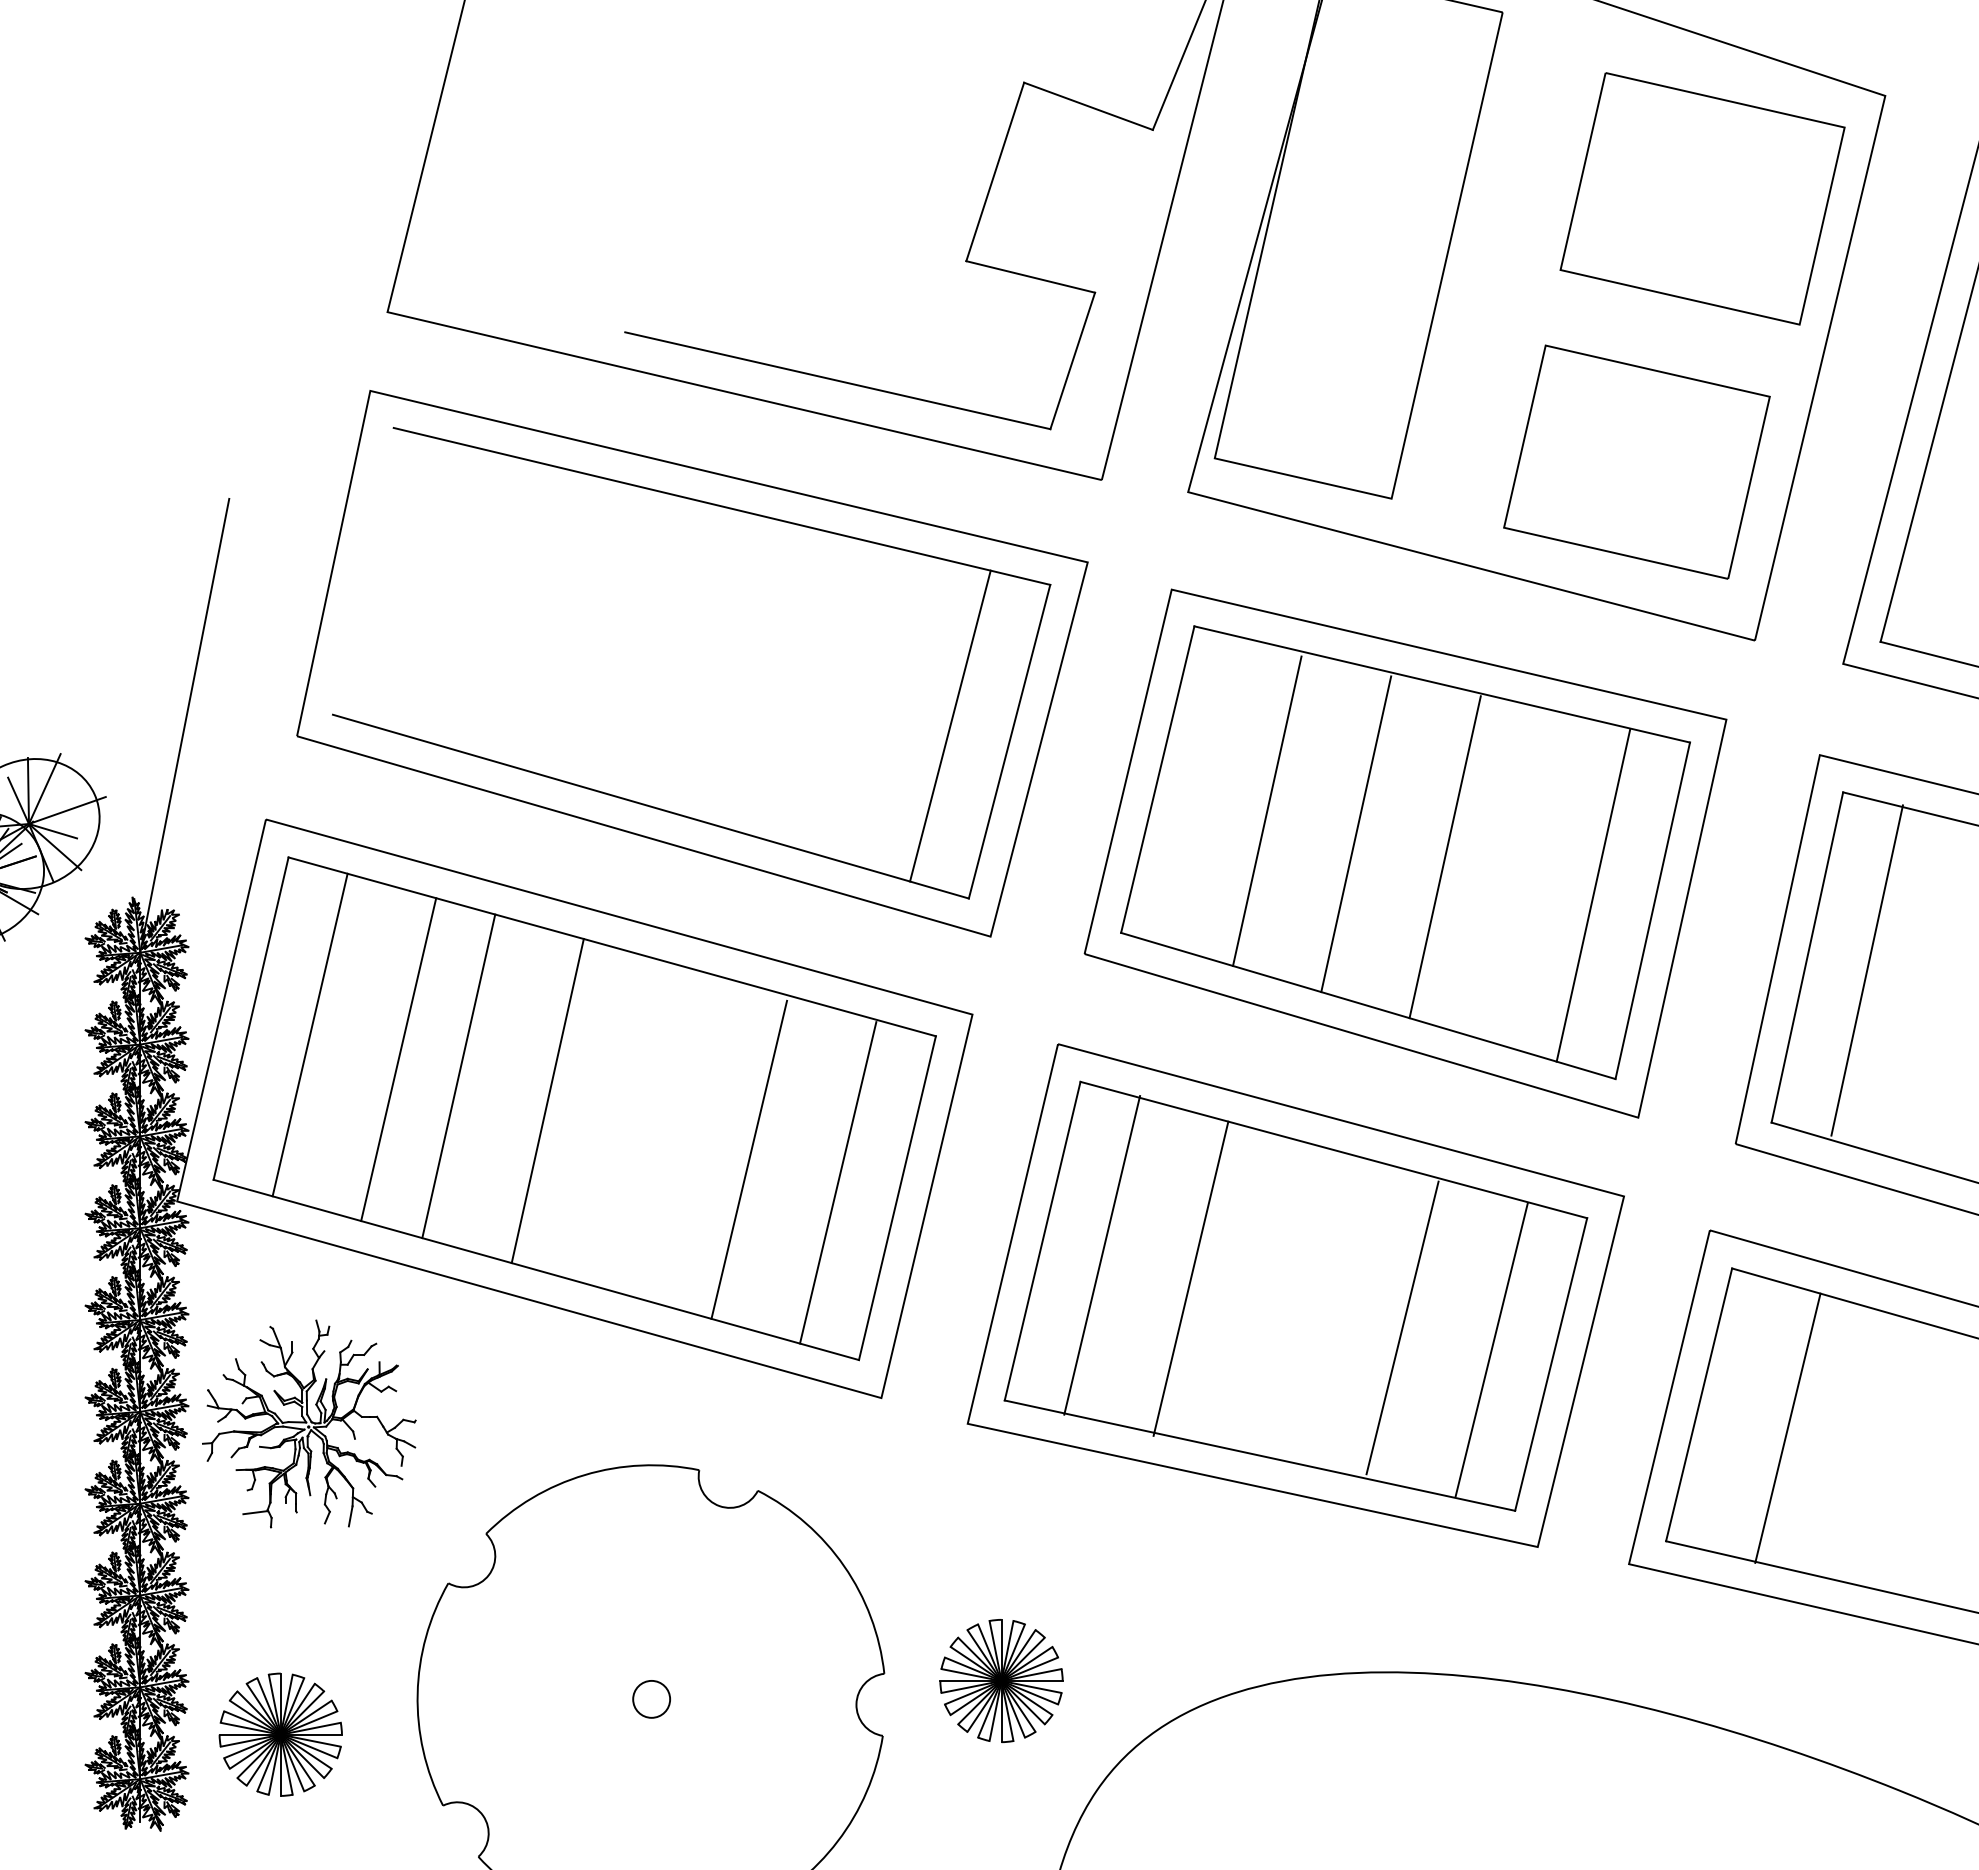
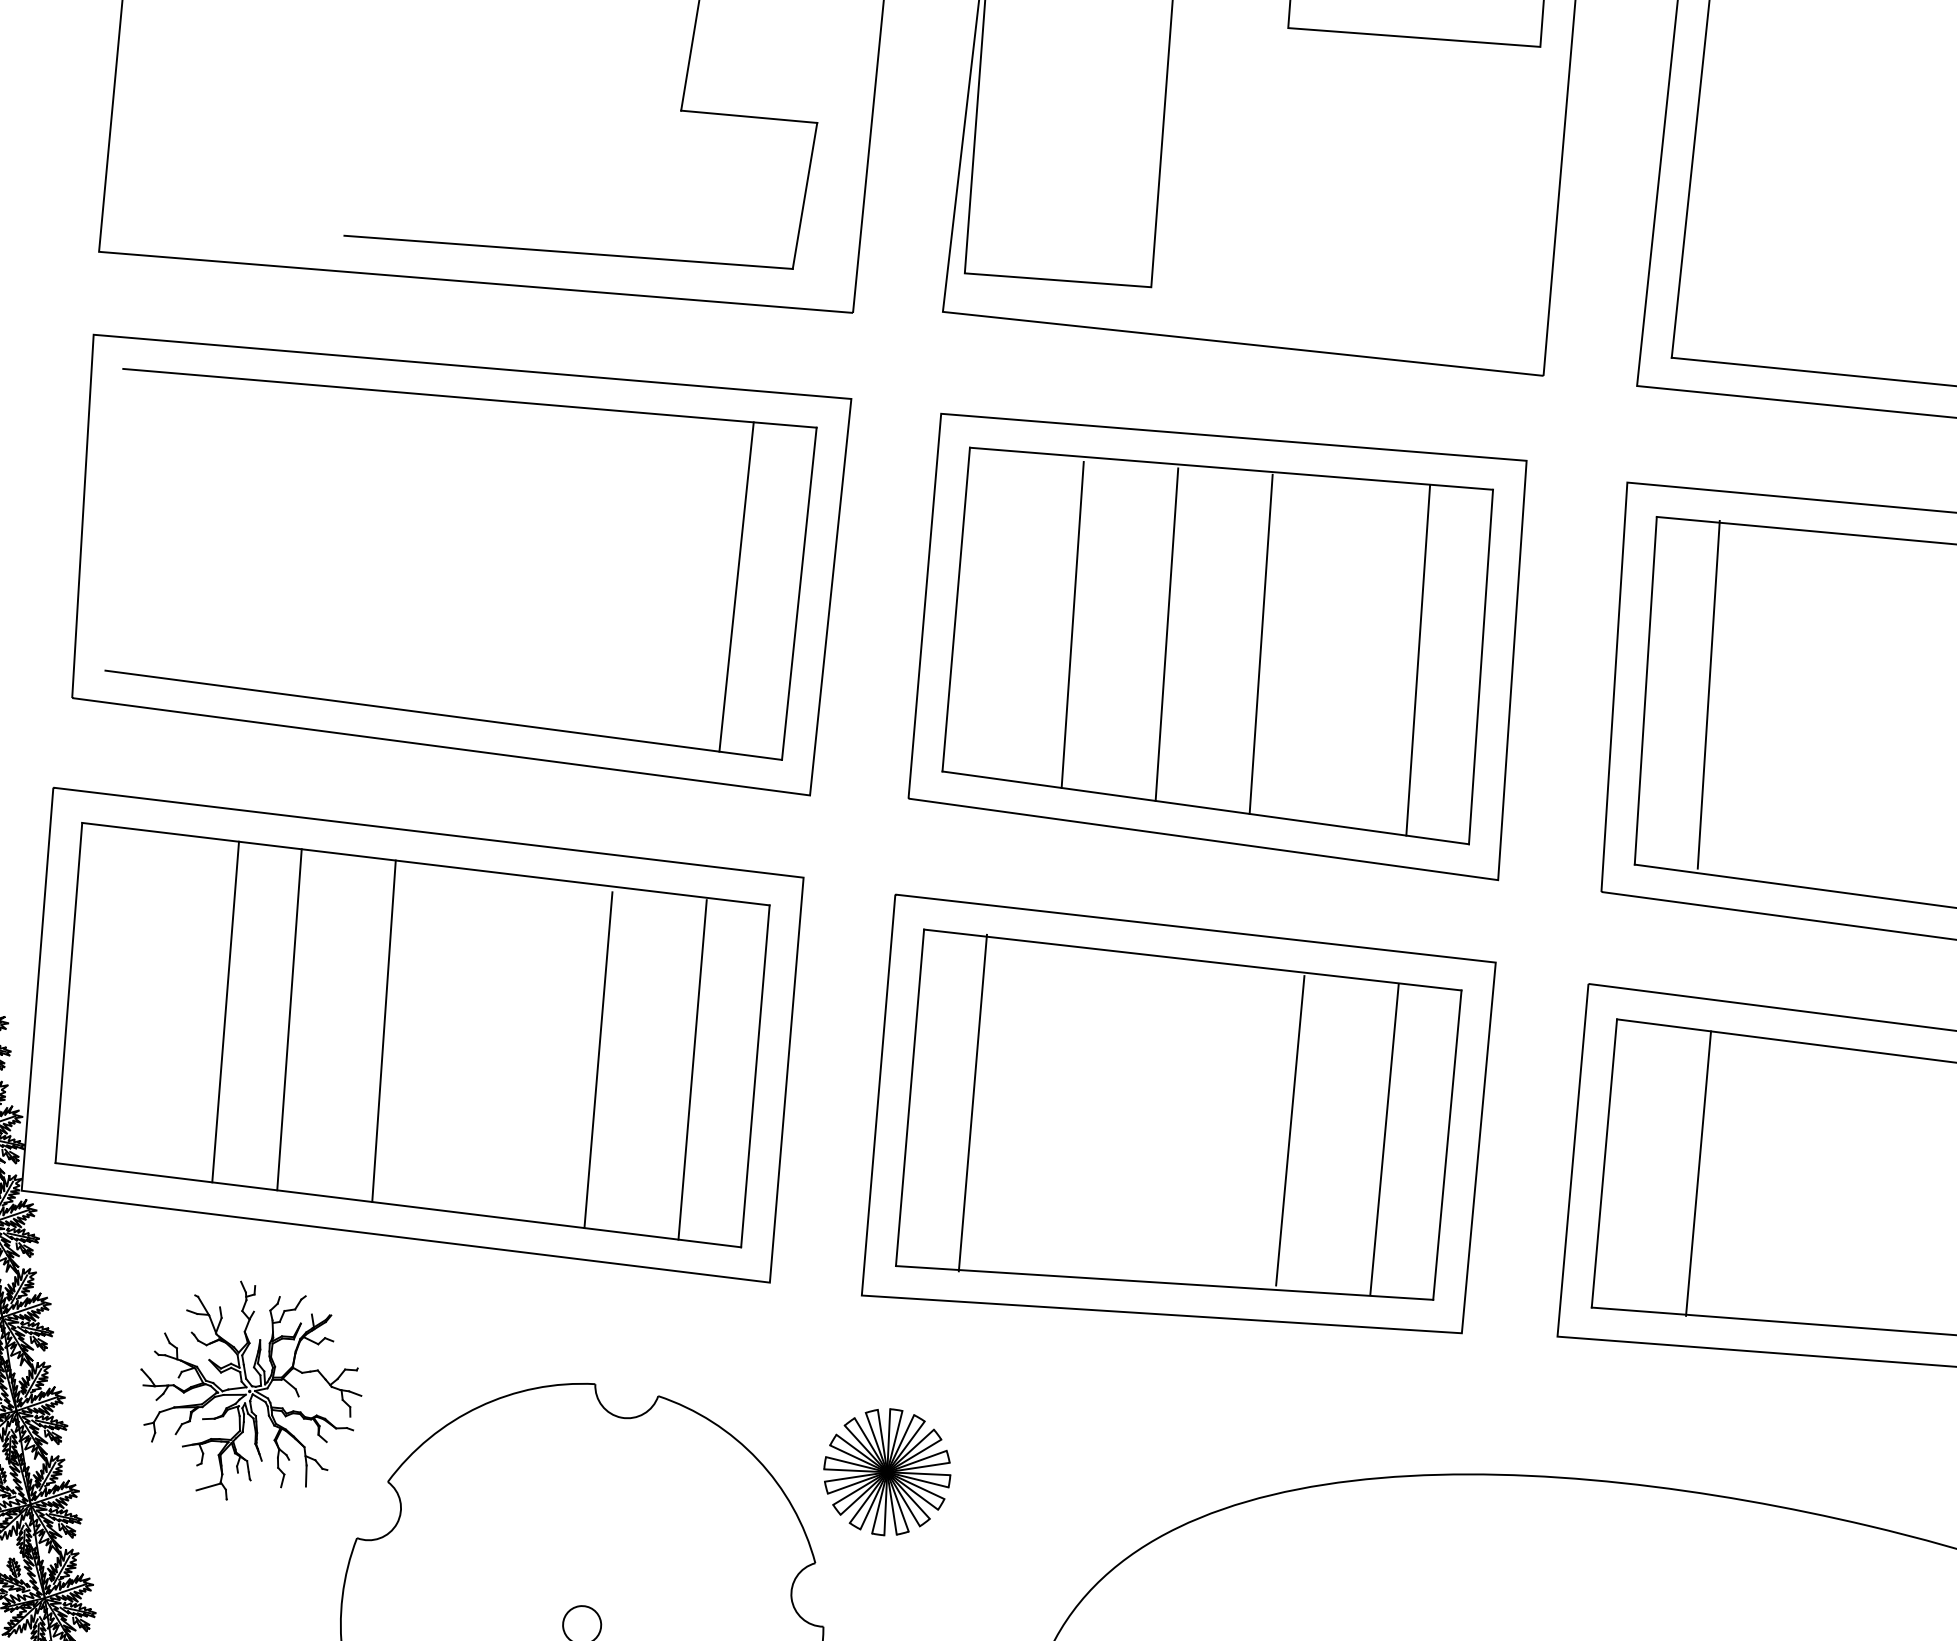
part: (1636, 461) -> (1395, 211), removed
line: (309, 1034) -> (130, 1000), removed
line: (1190, 1278) -> (1066, 1113), removed
part: (309, 1423) -> (249, 1387), moved
part: (1001, 1681) -> (887, 1472), moved

